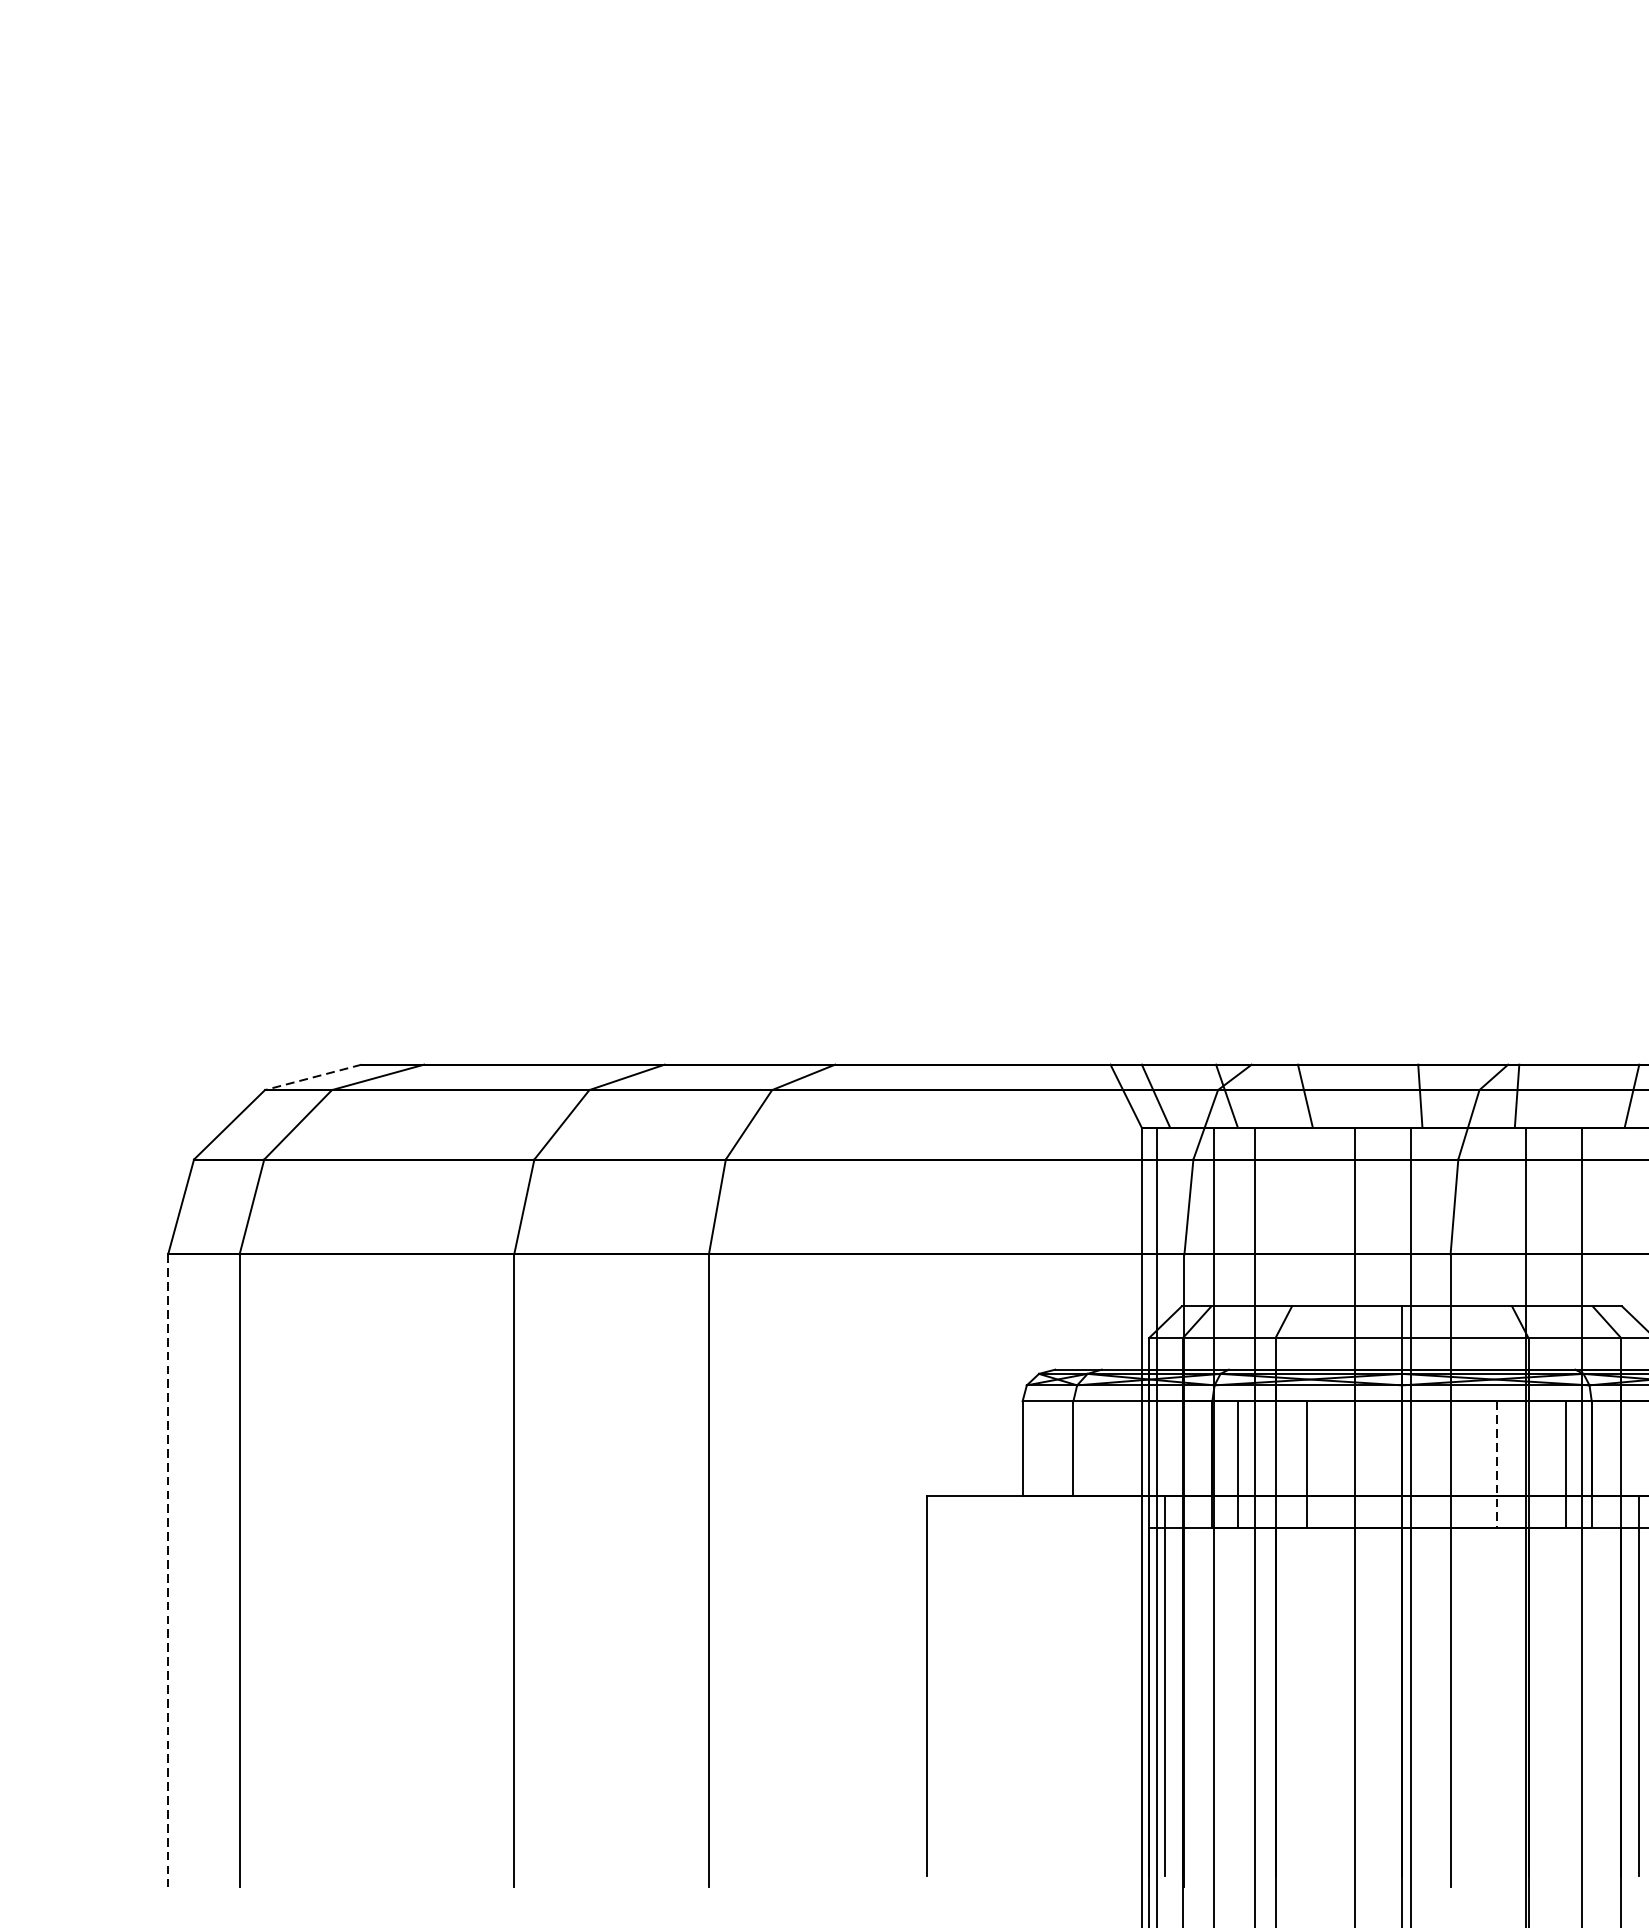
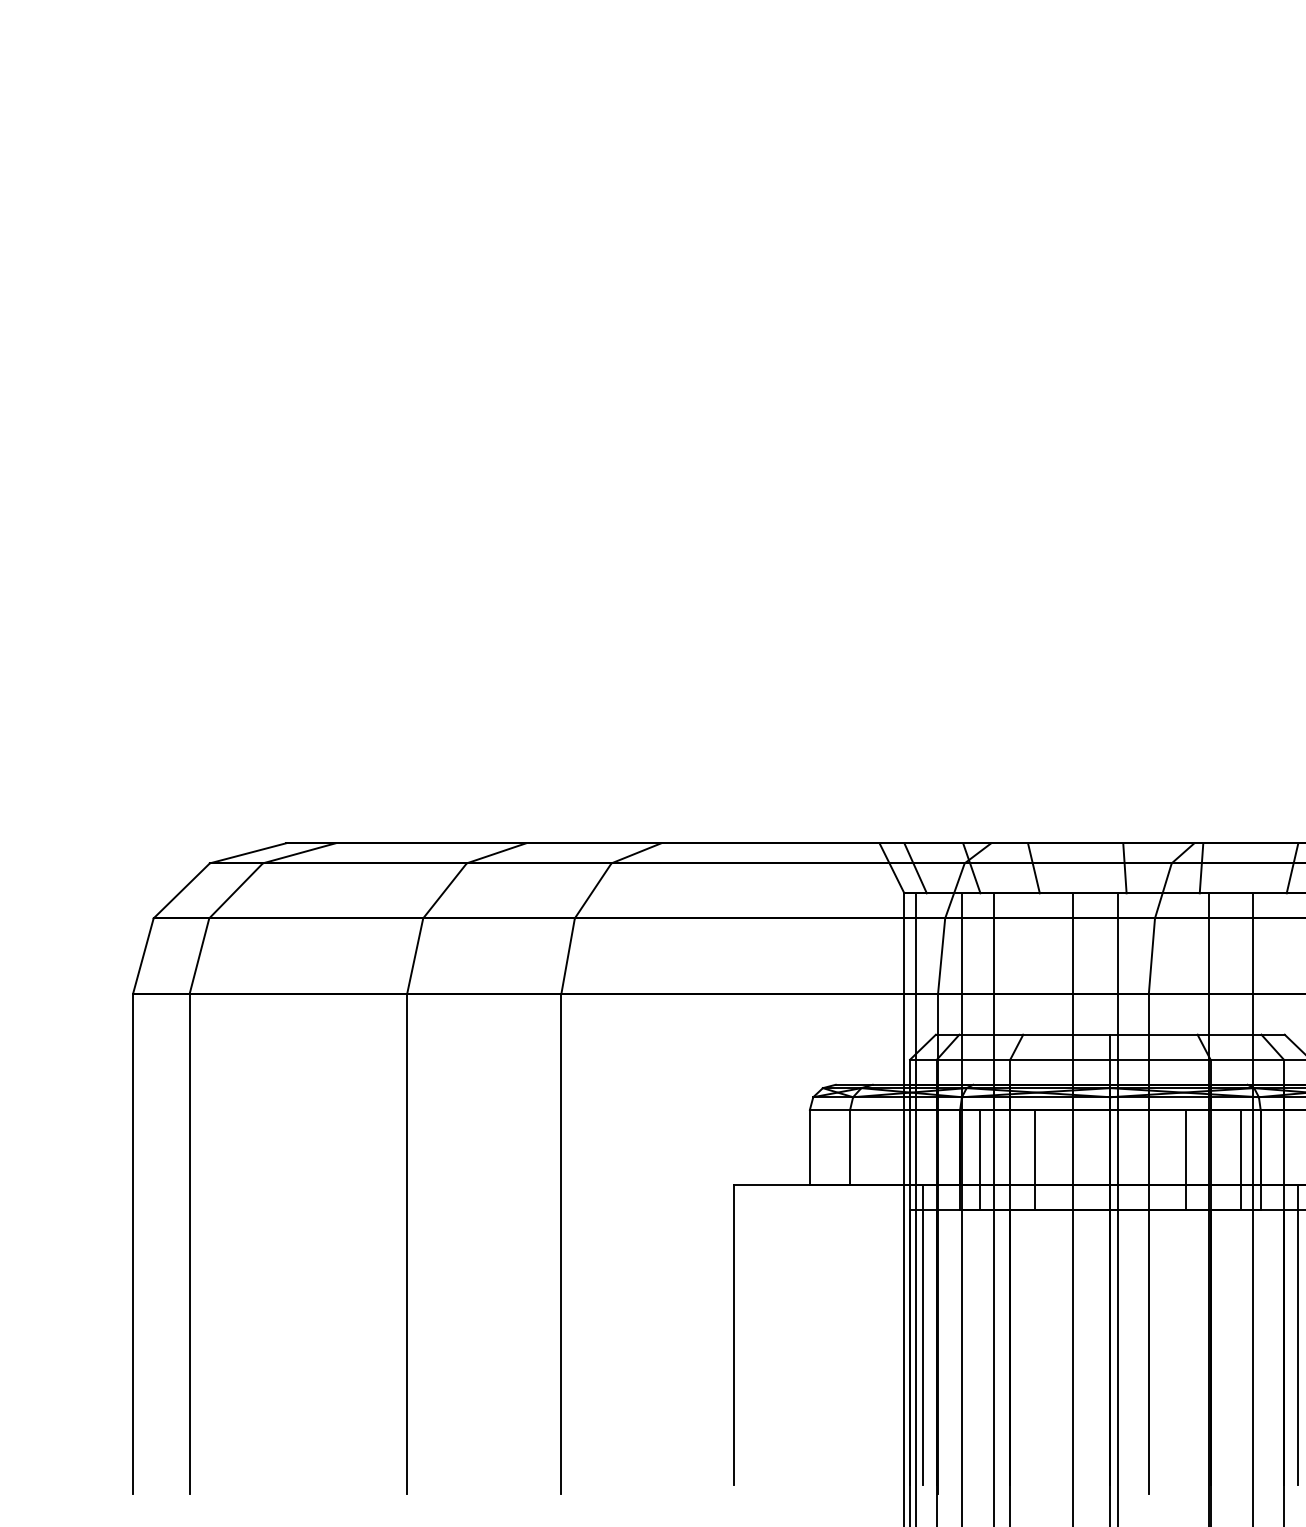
line: (313, 1077) -> (248, 853), dashed -> solid
line: (1496, 1465) -> (1185, 1160), dashed -> solid
line: (168, 1571) -> (133, 1244), dashed -> solid

